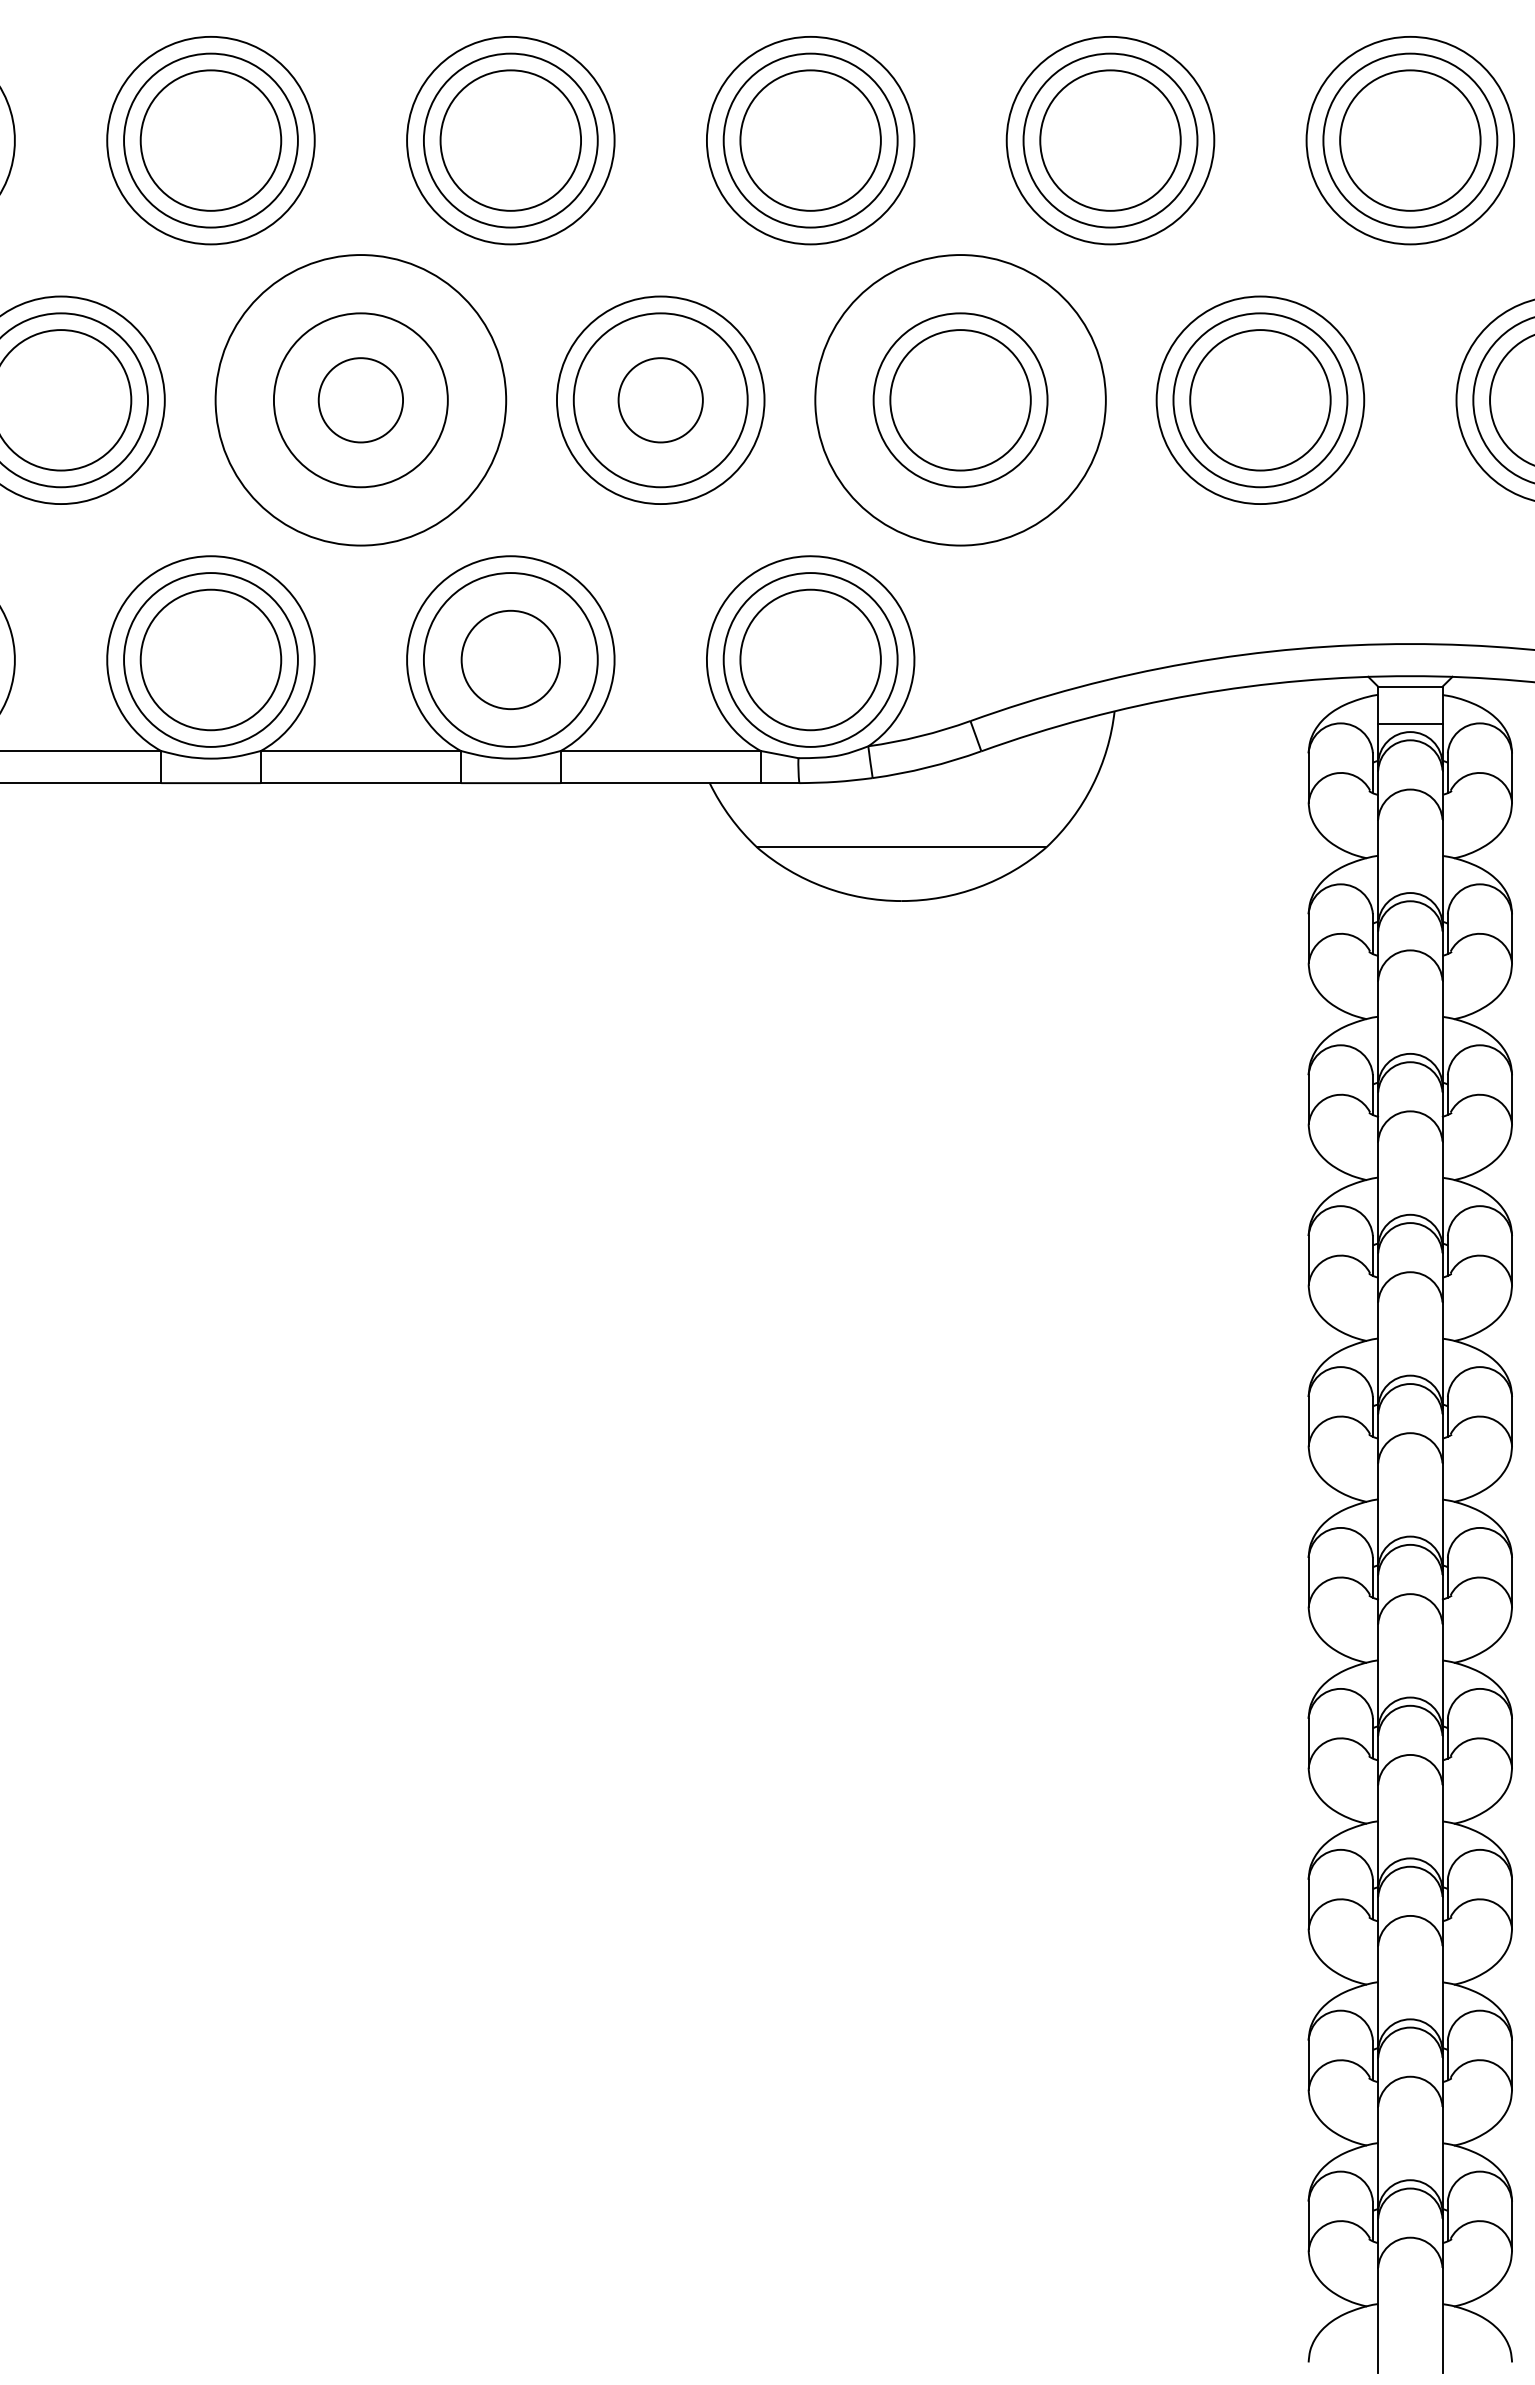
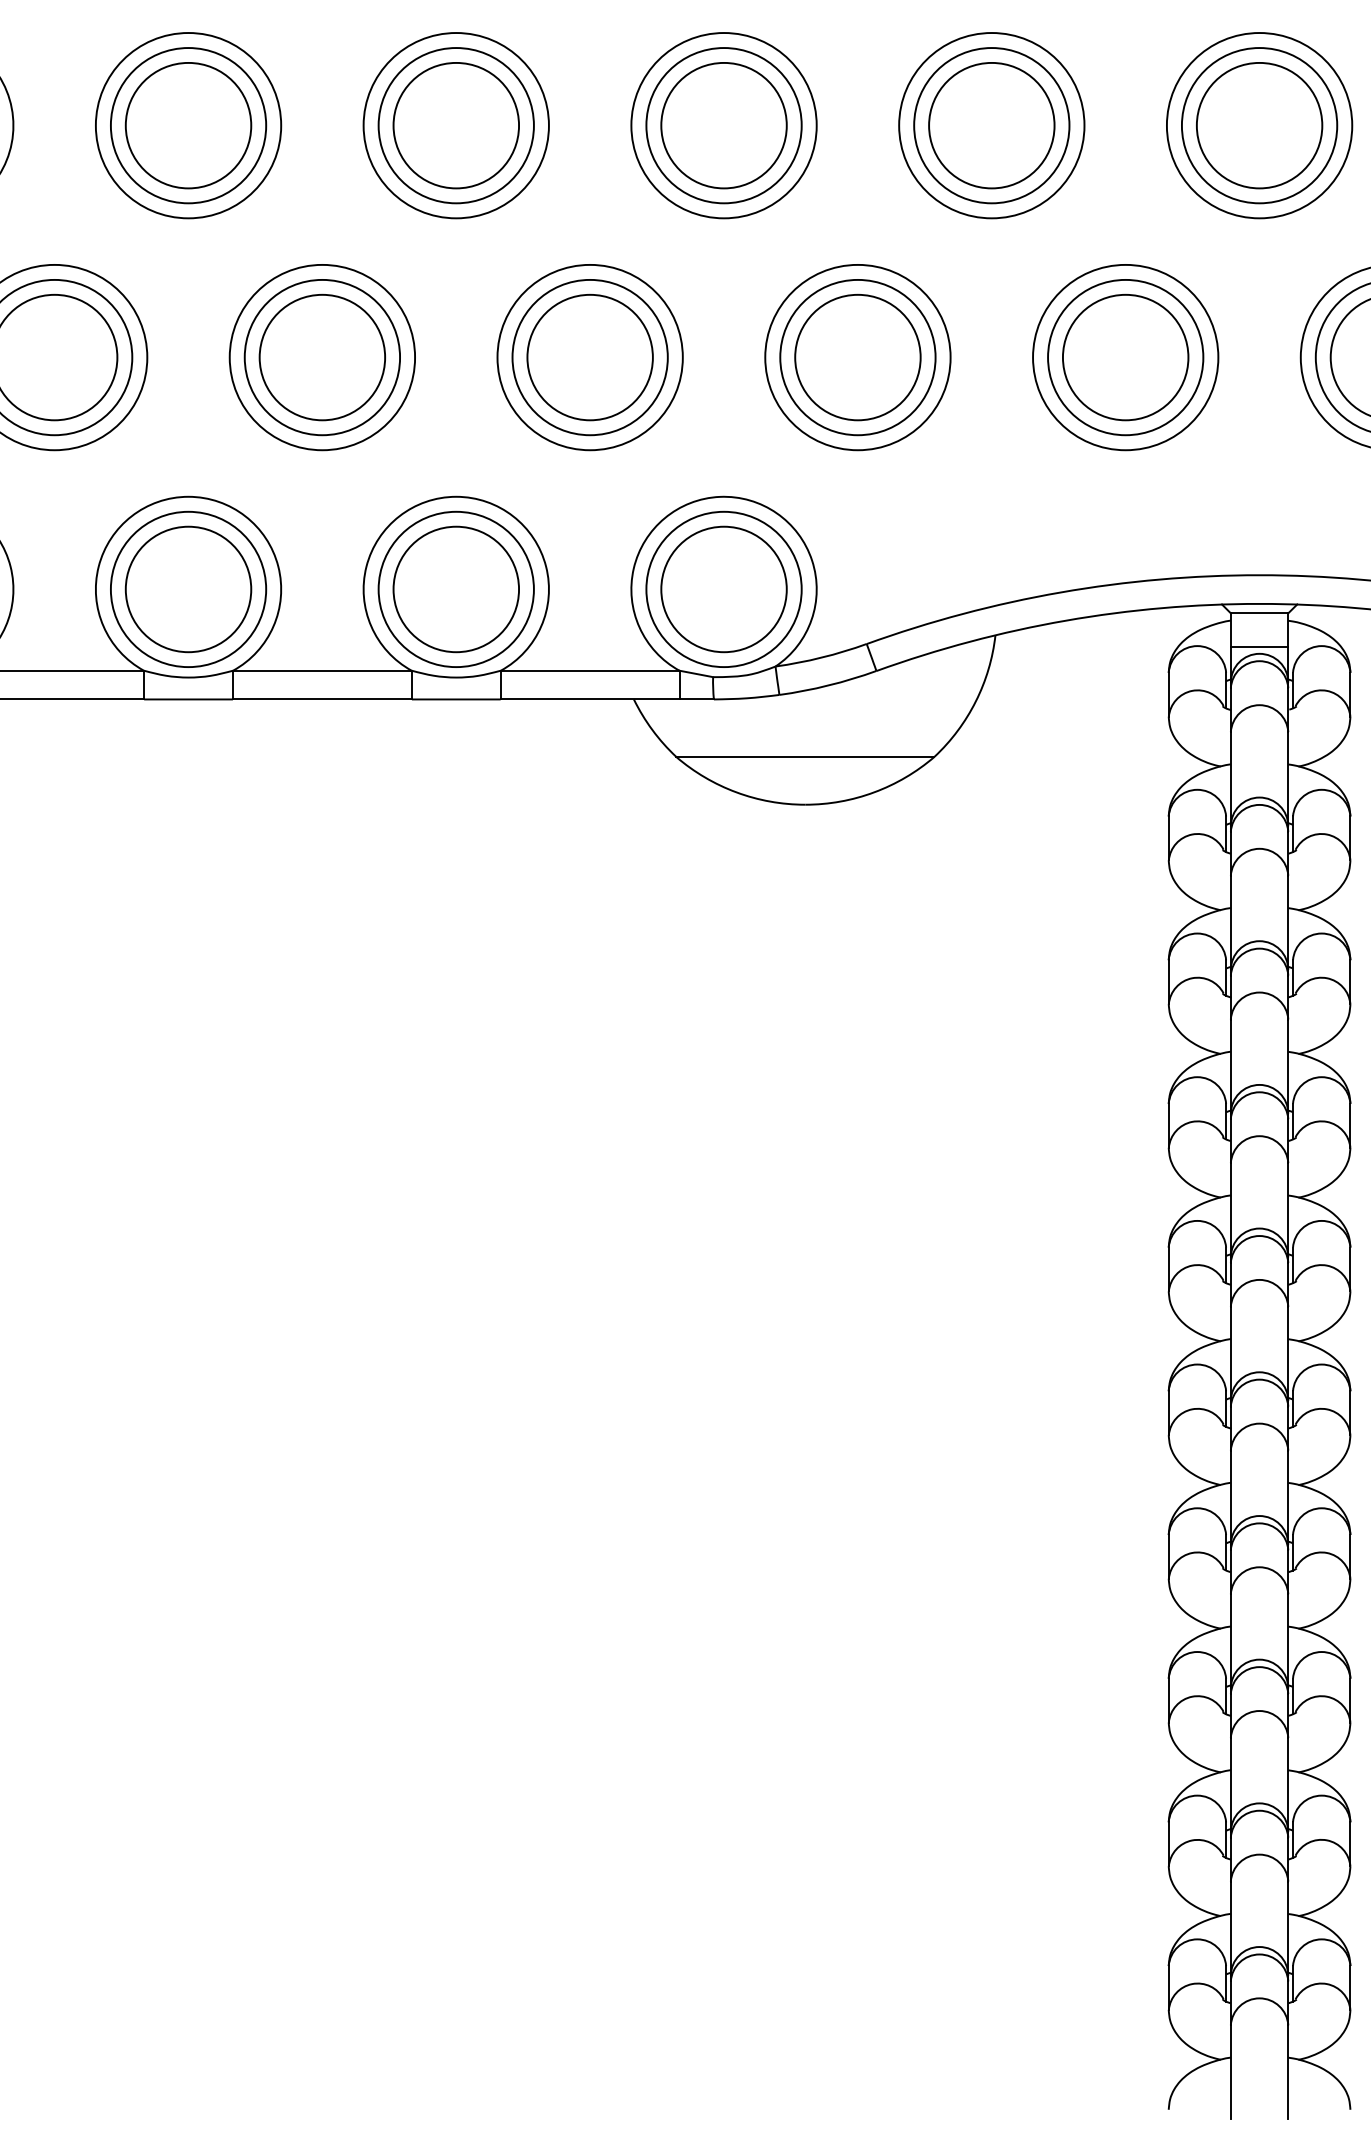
circle: (360, 400) -> (322, 357), size x0.71
circle: (360, 400) -> (322, 357), size x1.67
circle: (660, 400) -> (589, 357), size x1.67
circle: (960, 400) -> (857, 357), size x0.71
circle: (510, 659) -> (455, 589), size x1.43

